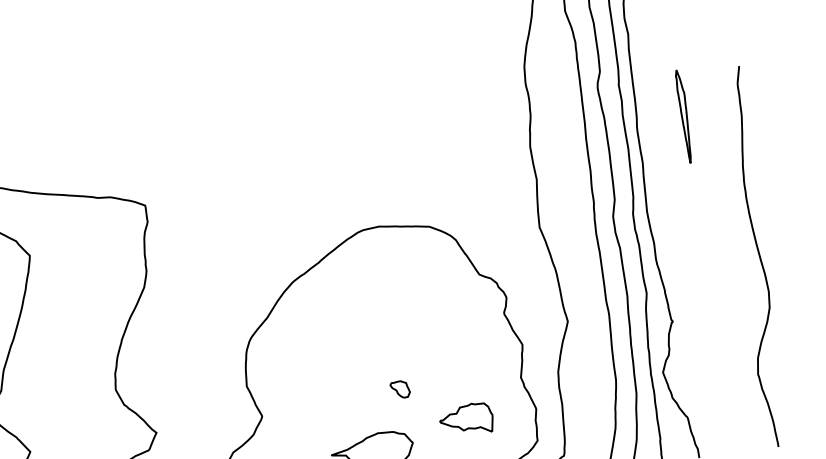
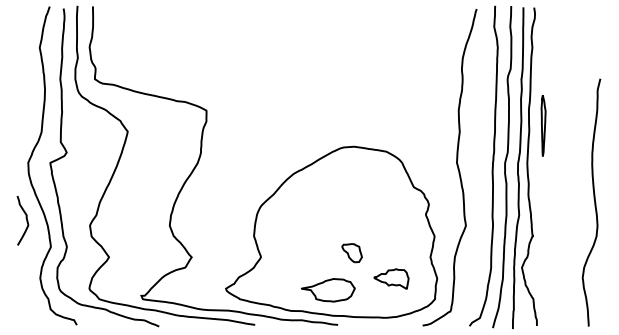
part: (684, 116) -> (543, 125), moved
part: (399, 390) -> (351, 253), size x1.67

